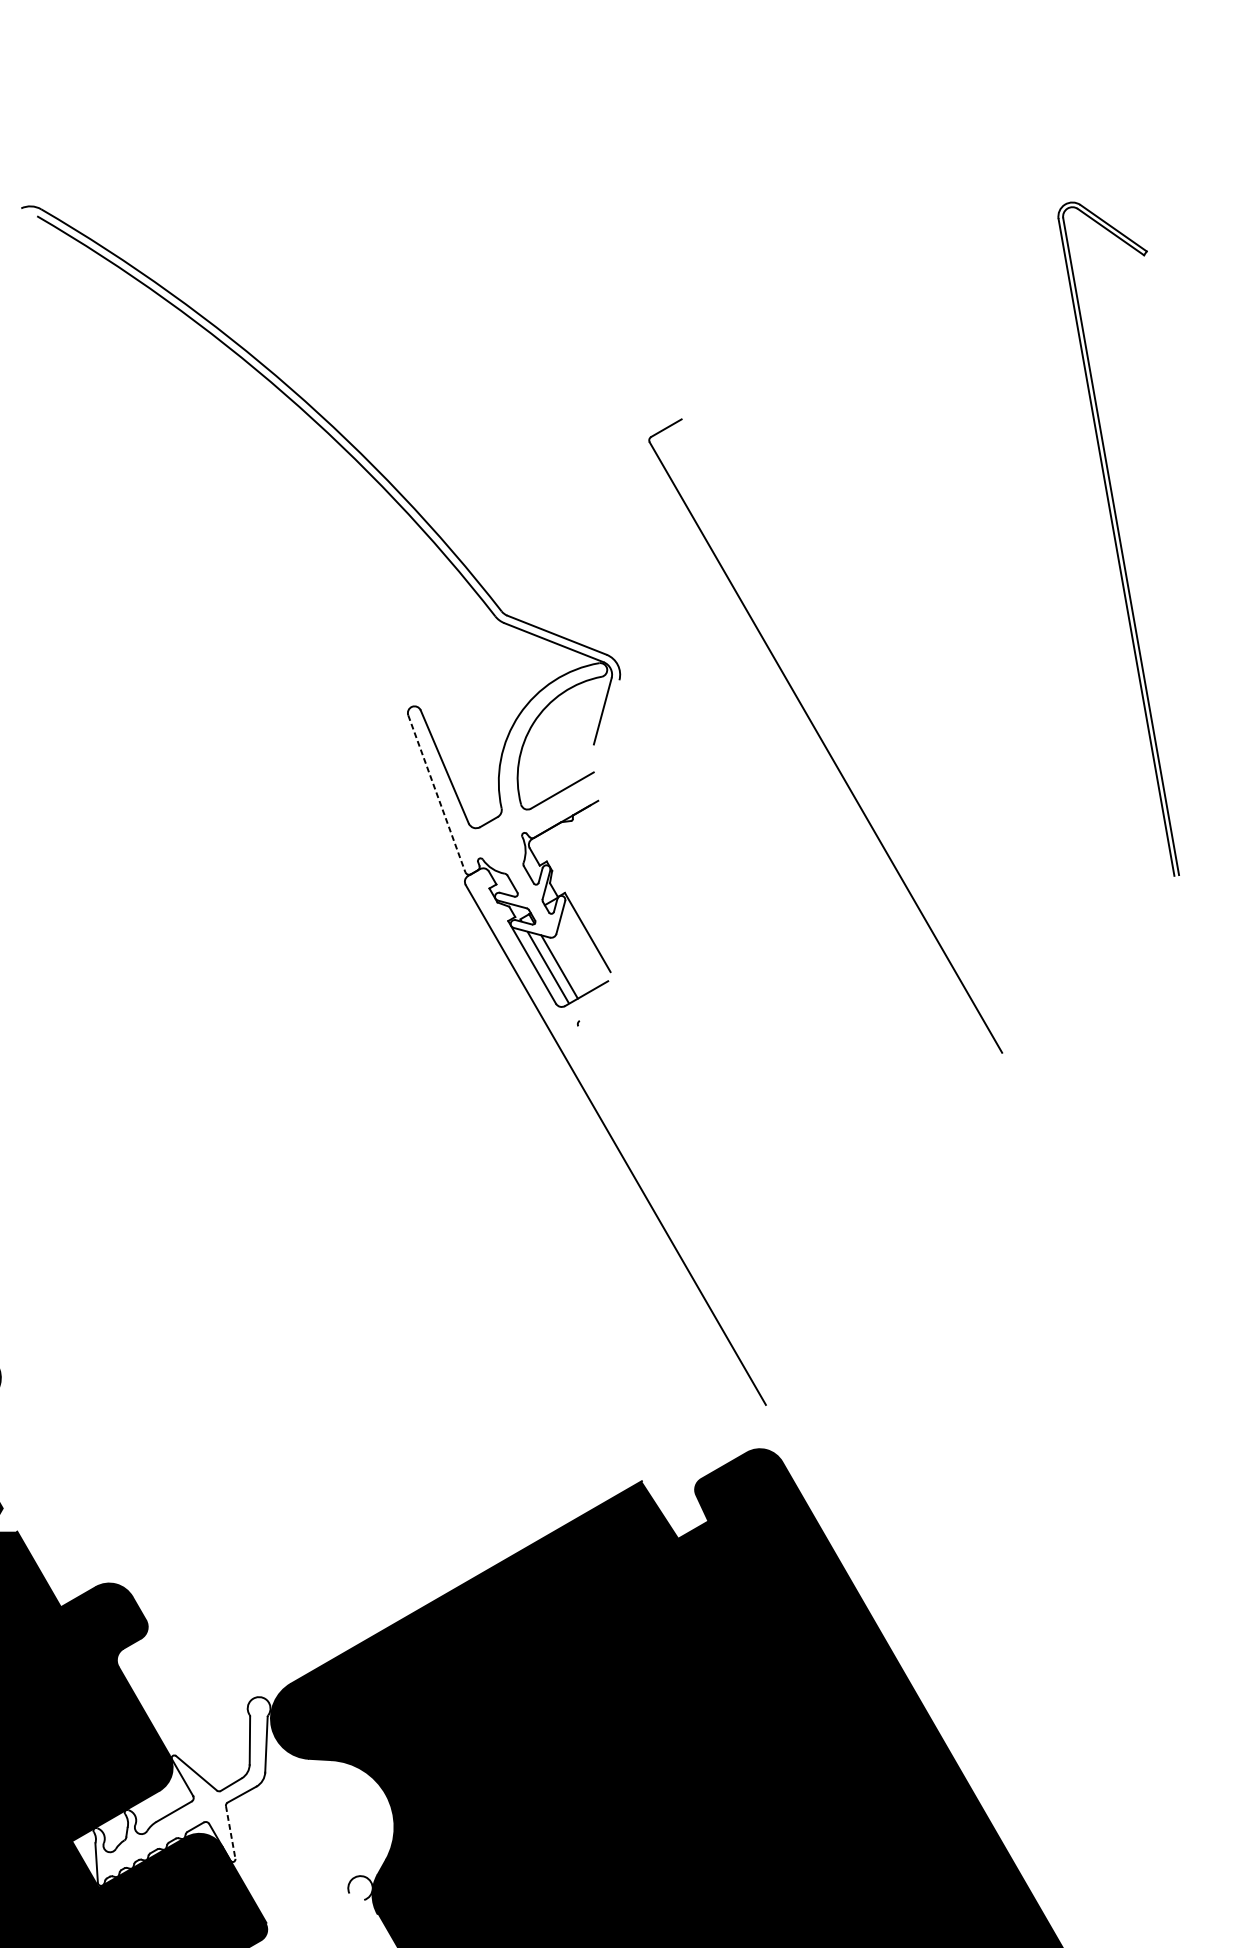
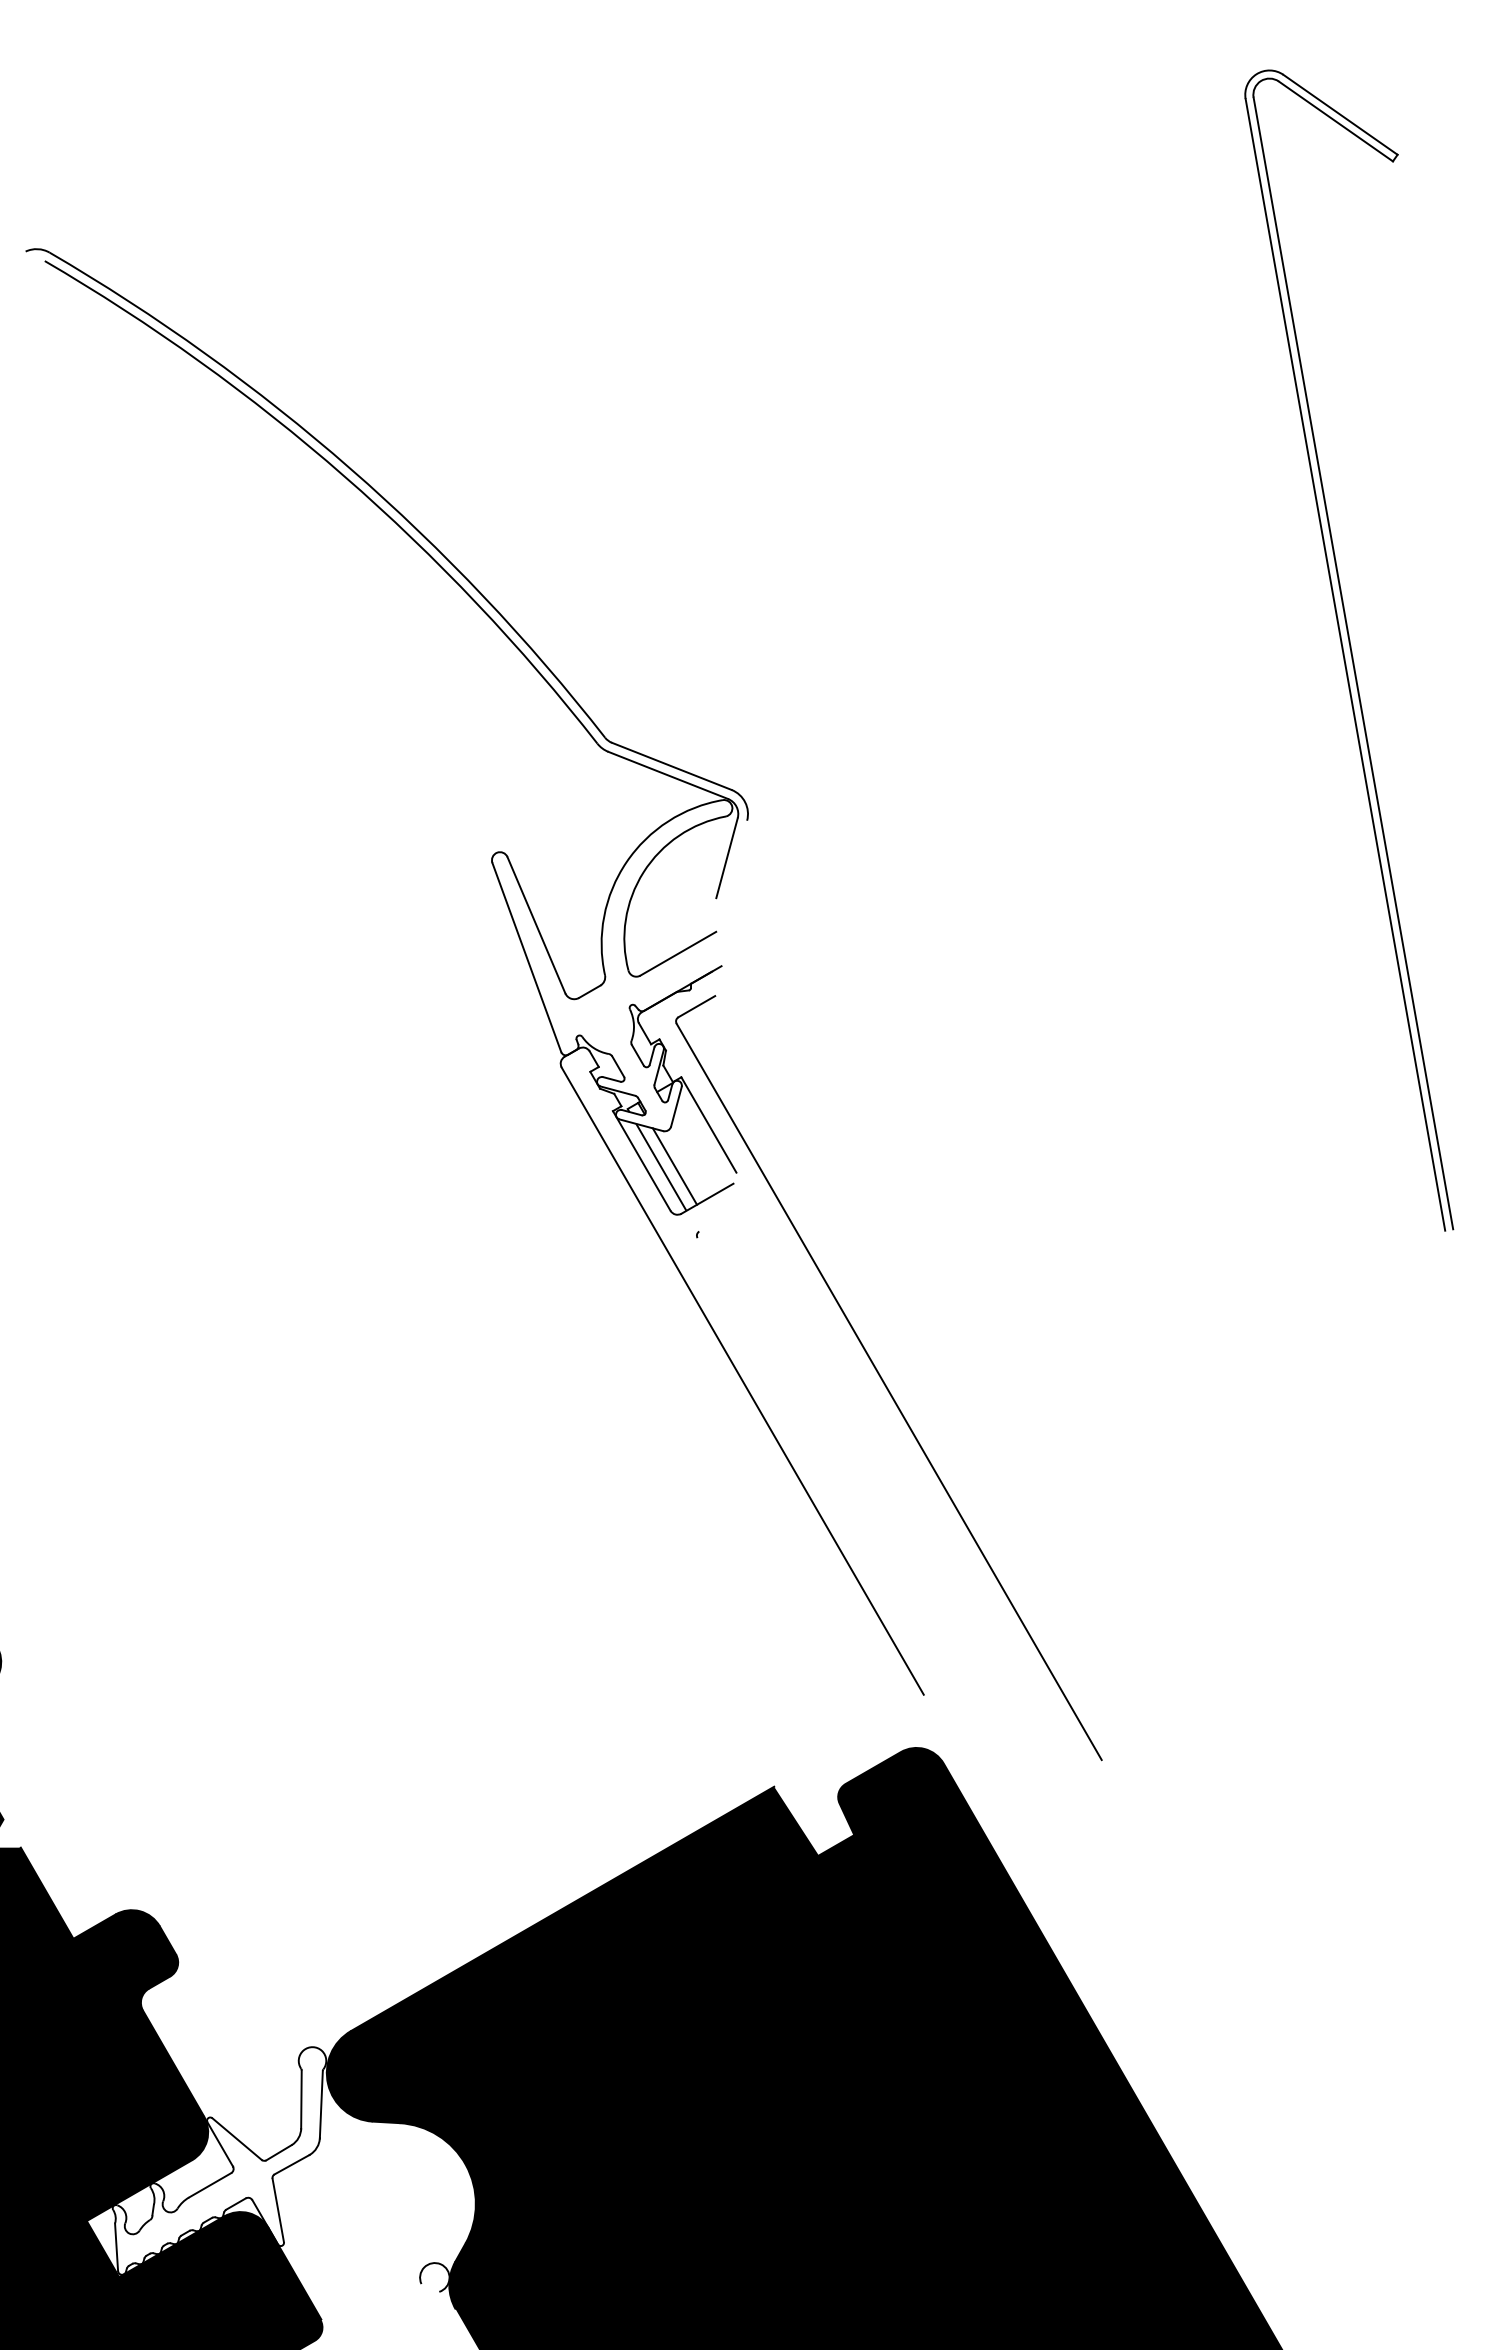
part: (1118, 539) -> (1349, 650), size x1.43
part: (825, 736) -> (888, 1378), moved
line: (436, 793) -> (526, 957), dashed -> solid
line: (230, 1832) -> (278, 2210), dashed -> solid

